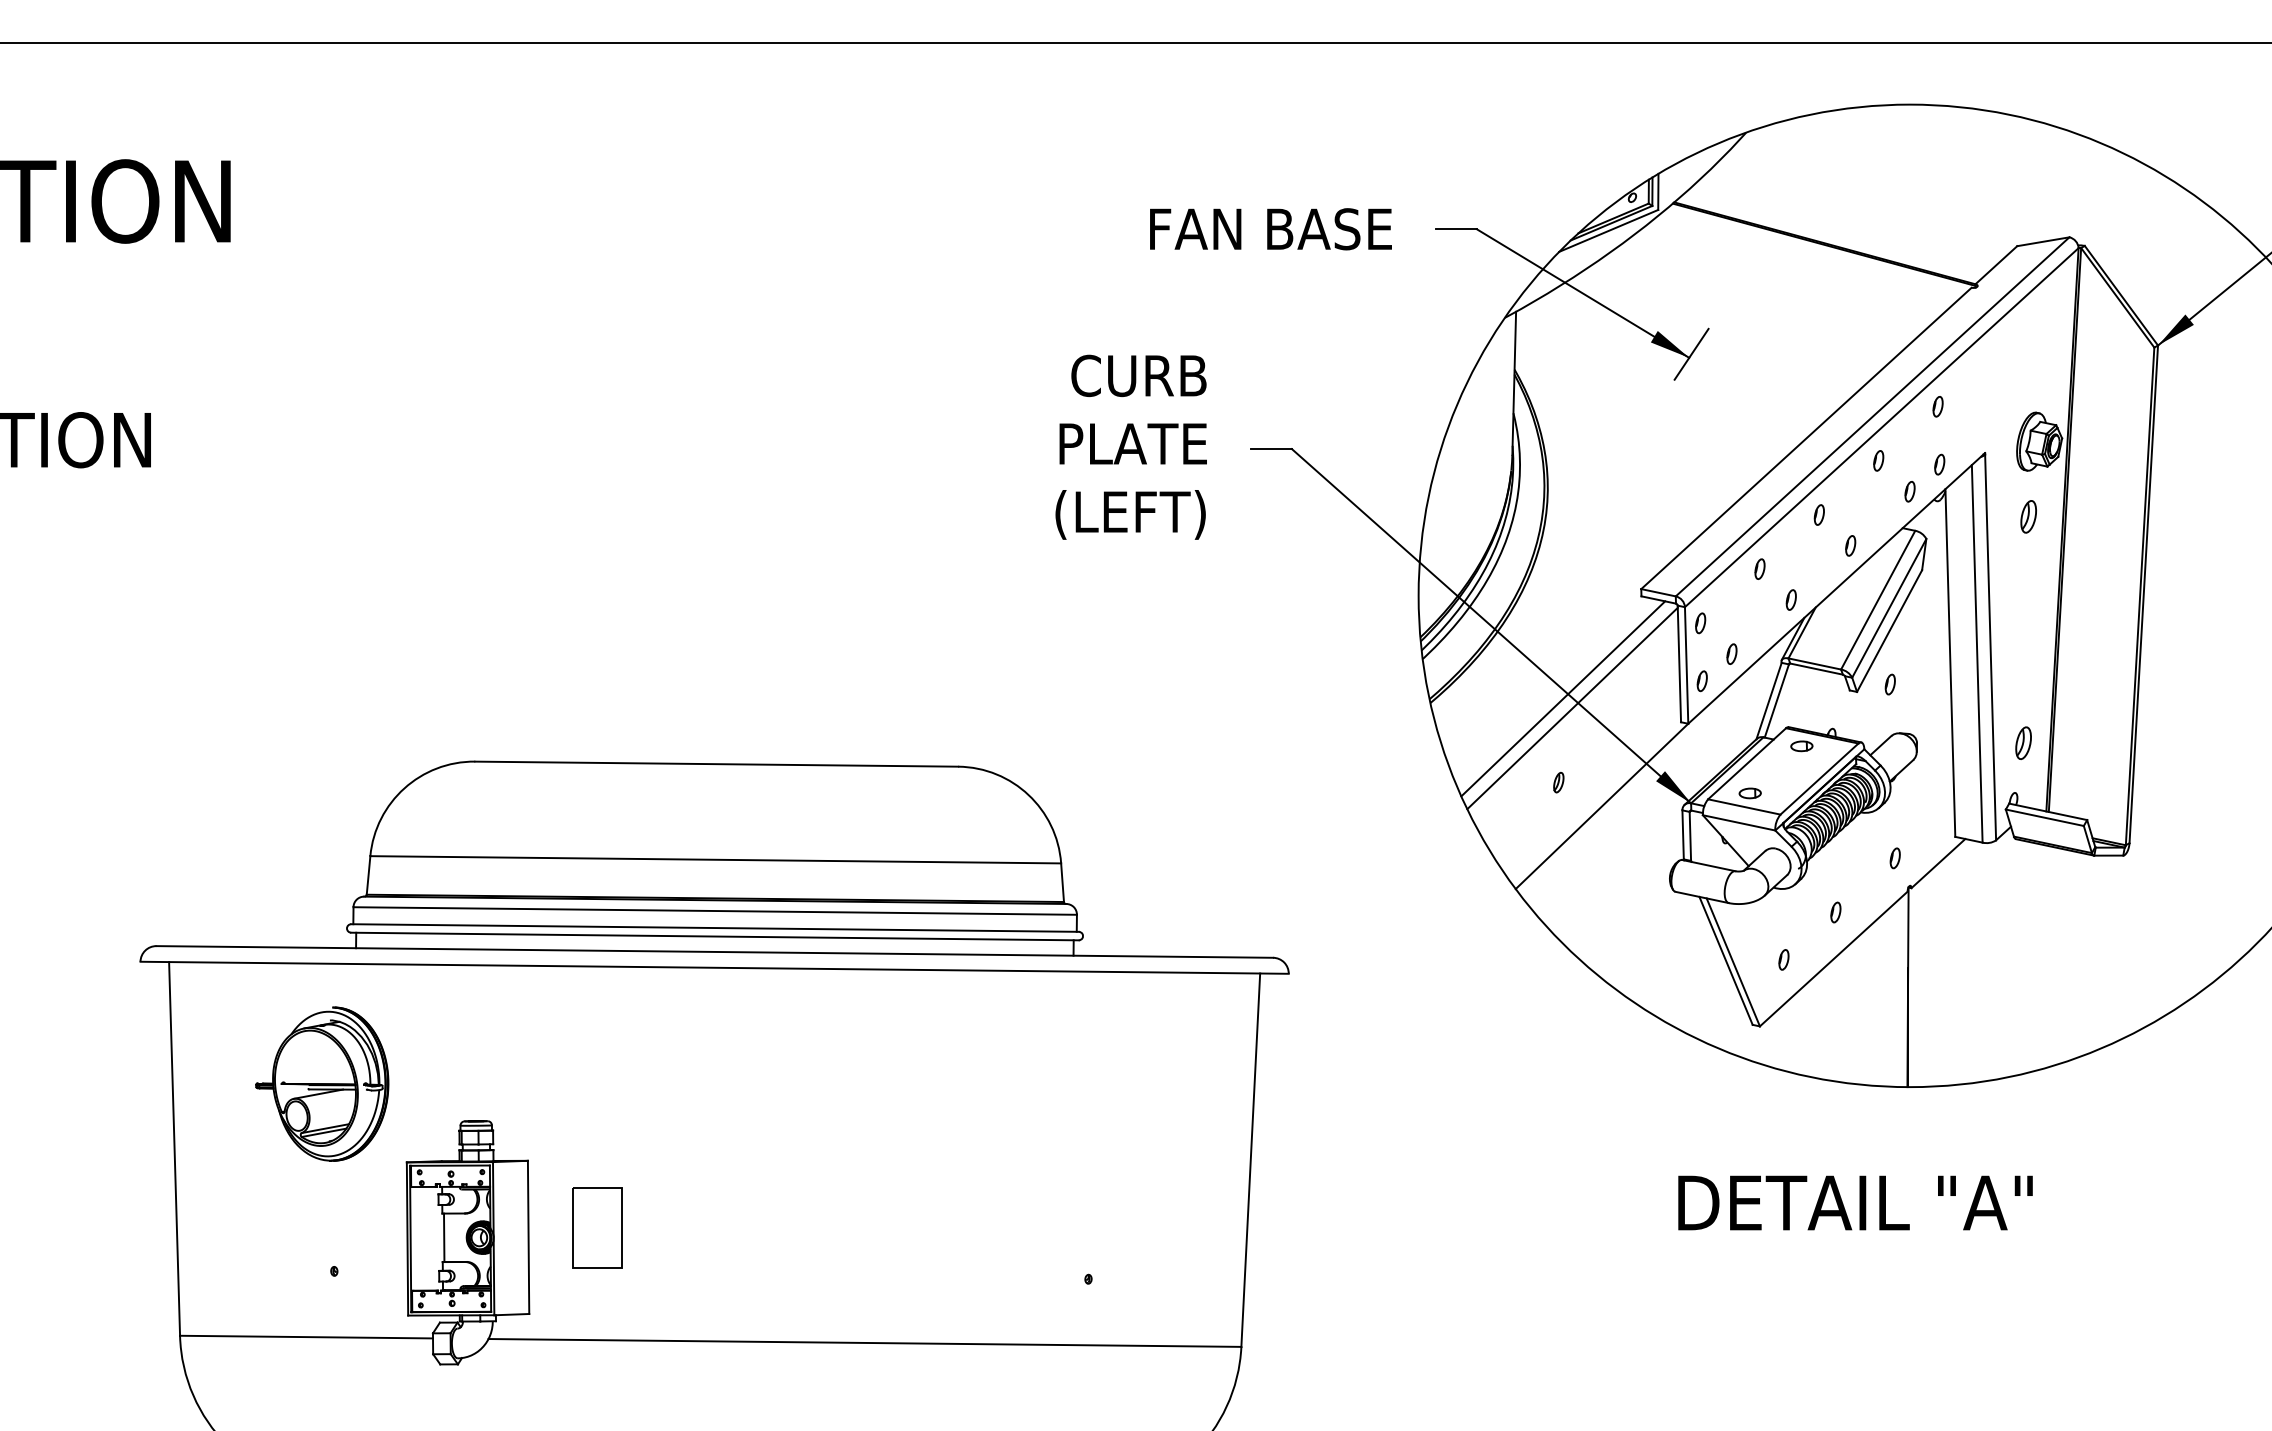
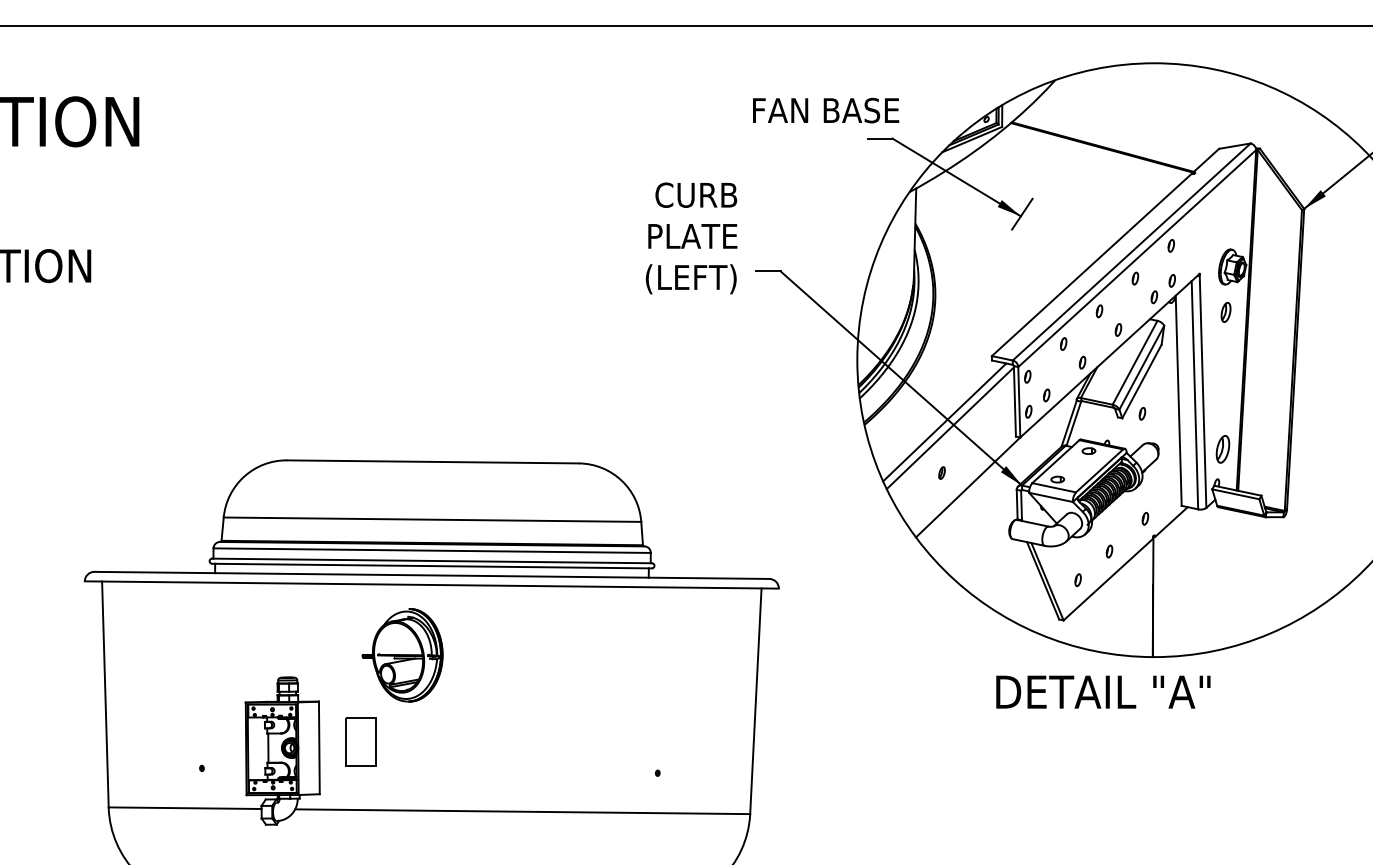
text: (1271, 229) -> (826, 110), moved
text: (1131, 447) -> (691, 238), moved
part: (2022, 741) -> (1222, 448), size x1.4
part: (321, 1084) -> (402, 655), moved
text: (1855, 1201) -> (1103, 691), moved

